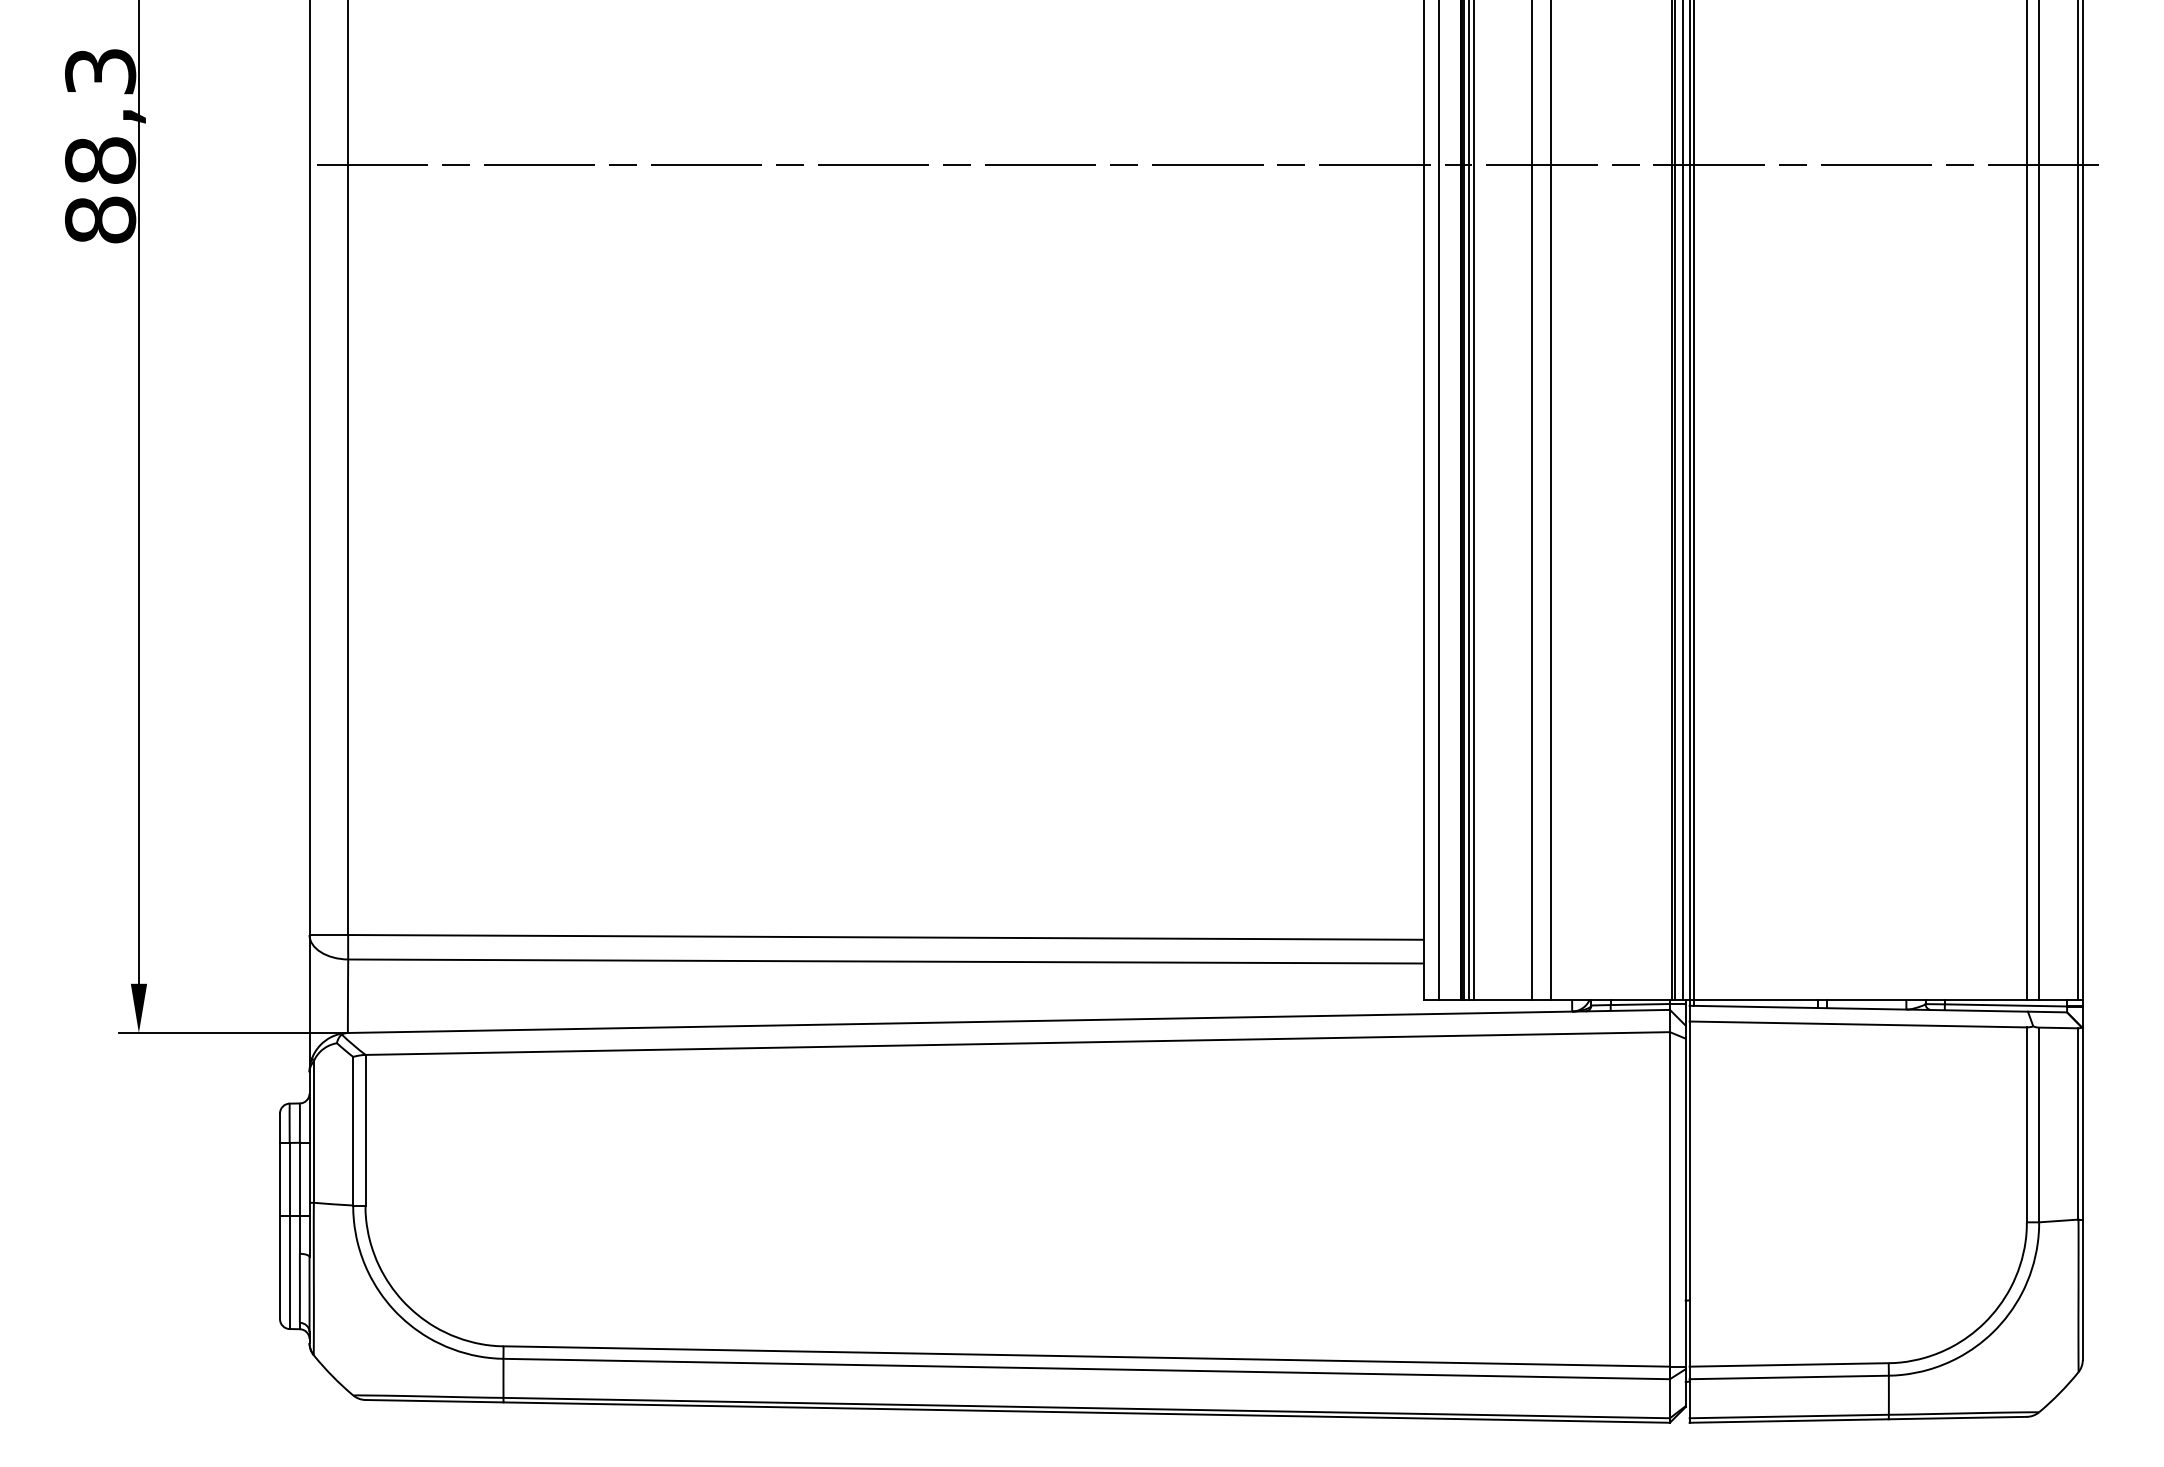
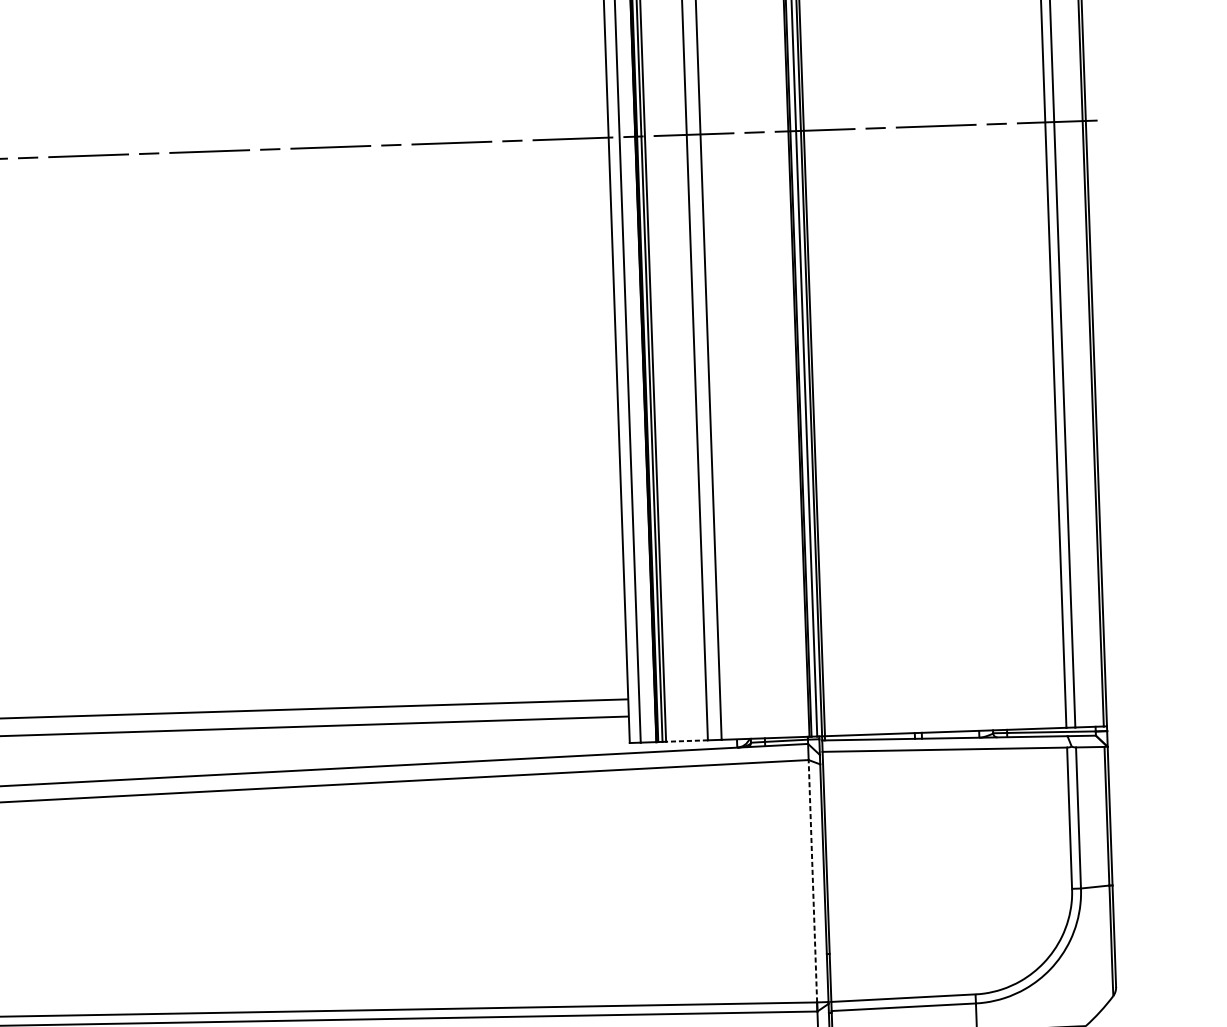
line: (1503, 1000) -> (687, 741), solid -> dashed
line: (1669, 1198) -> (812, 880), solid -> dashed

